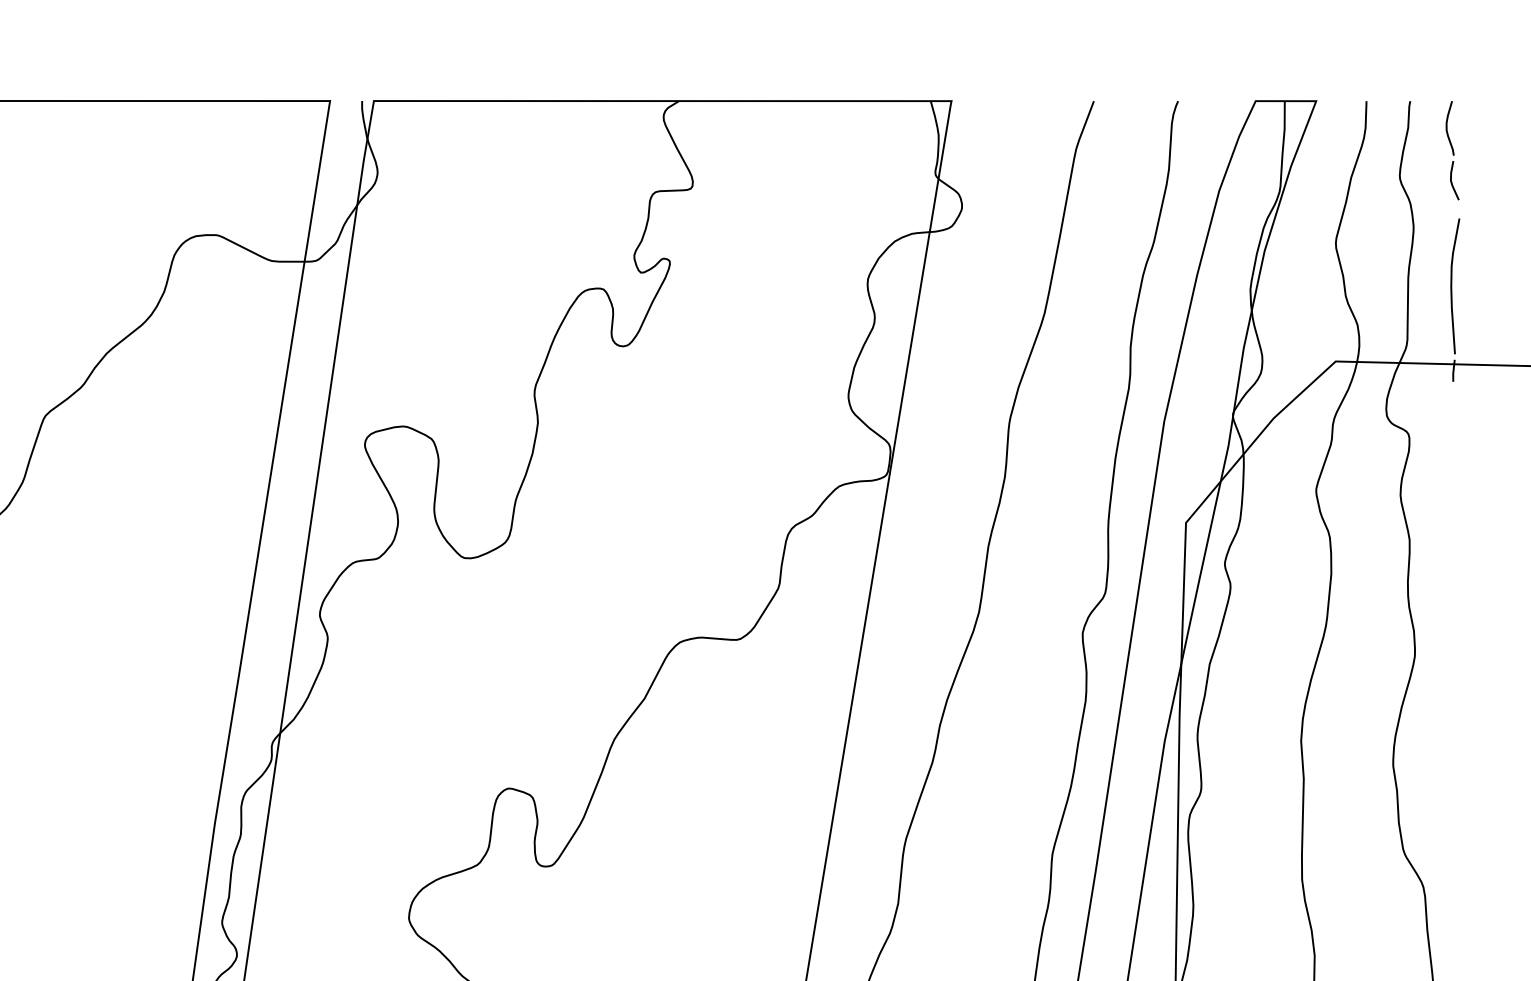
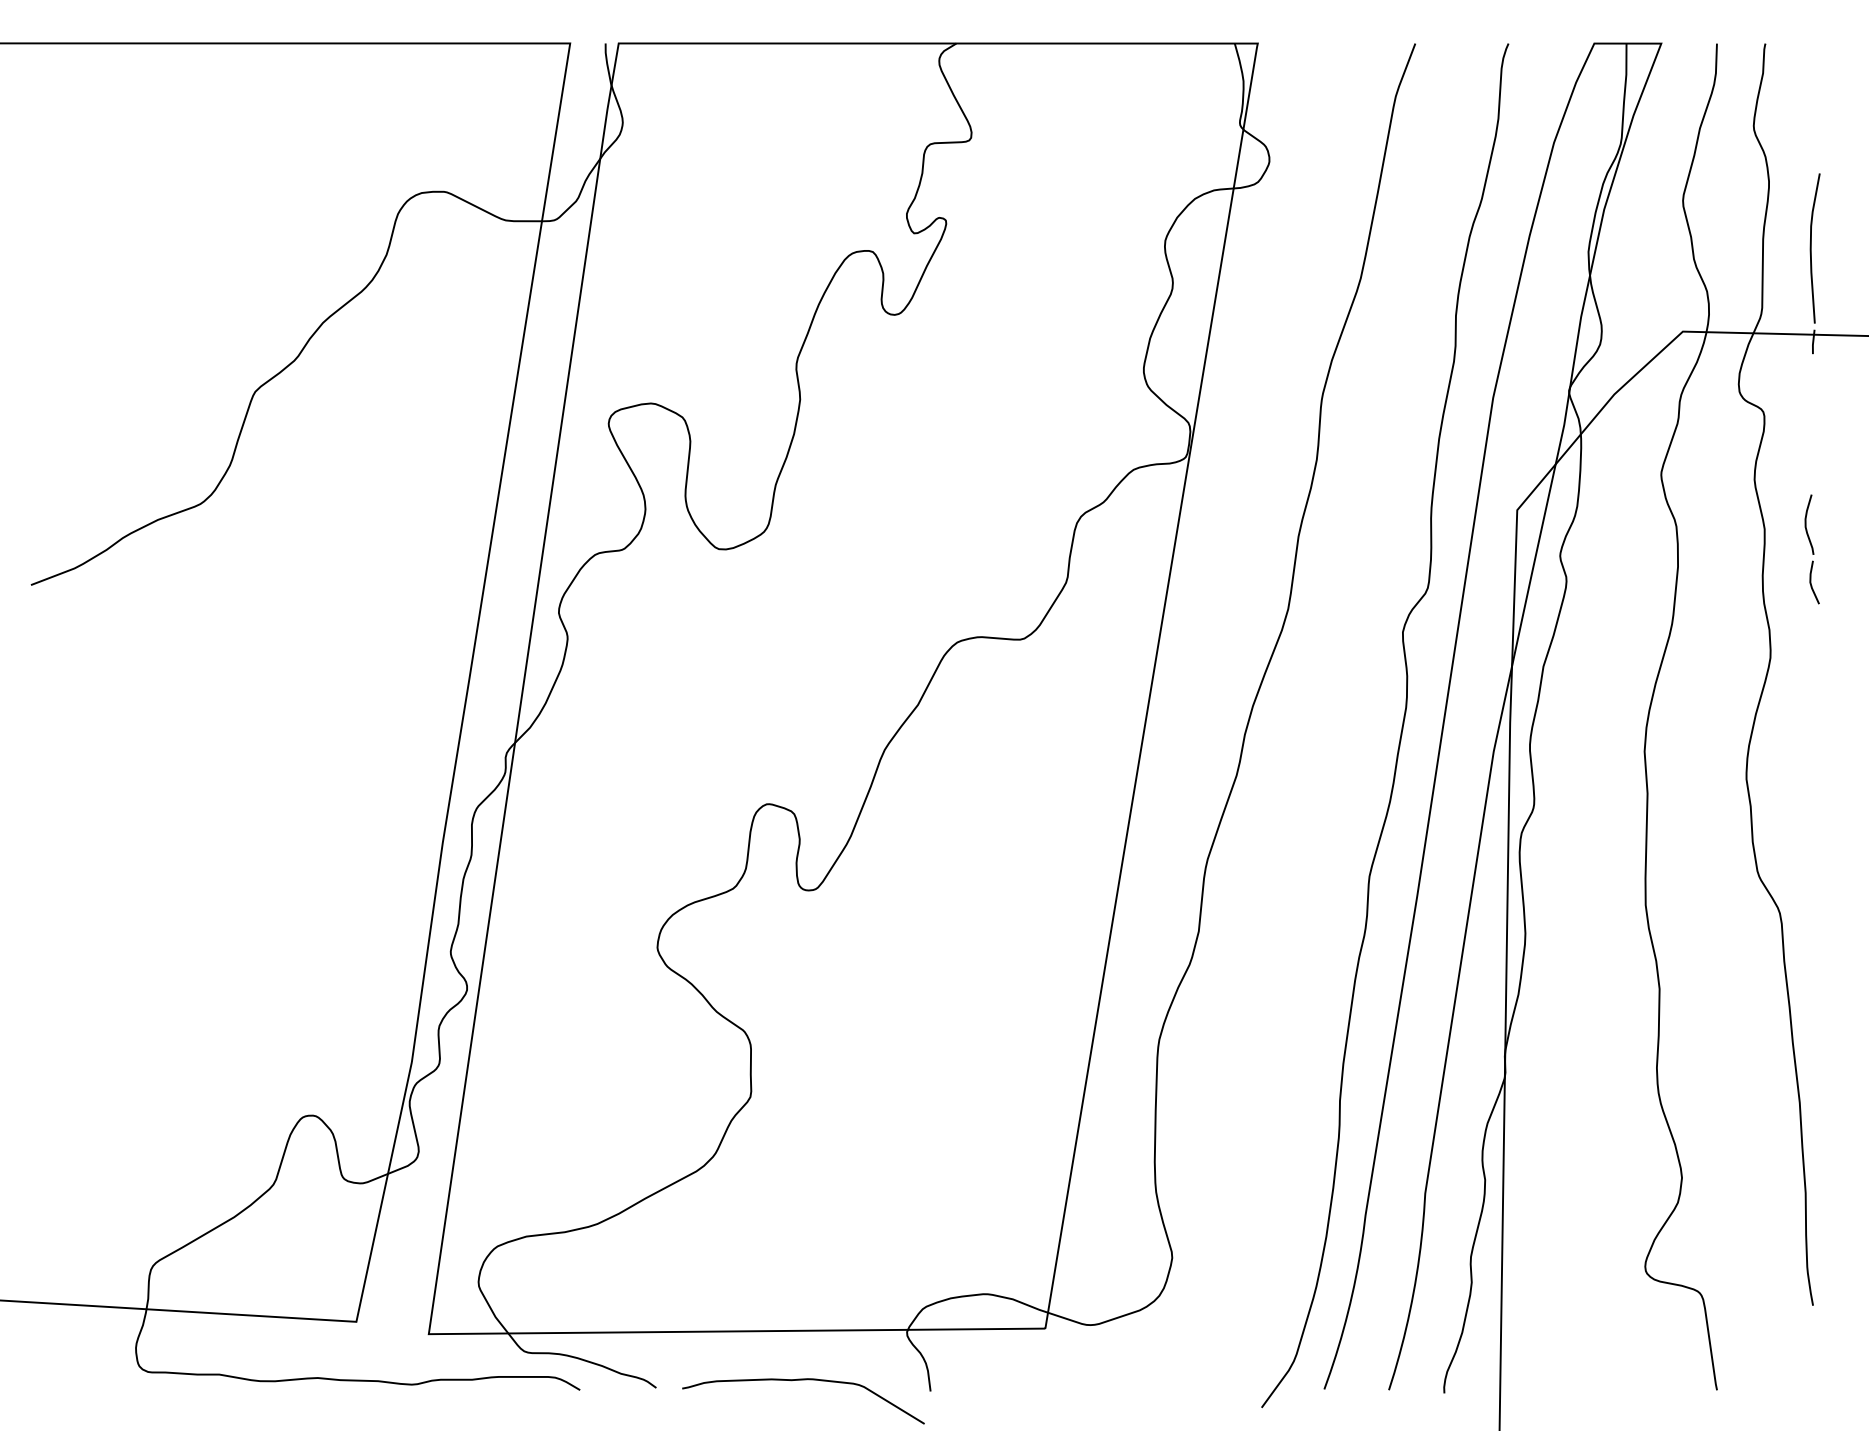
part: (1451, 150) -> (1811, 549), moved

